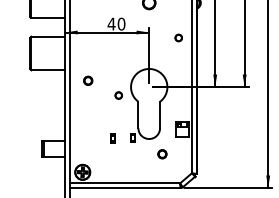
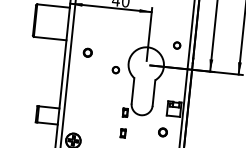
part: (178, 37) -> (176, 45), moved
part: (112, 138) -> (122, 133), moved
part: (162, 154) -> (163, 132), moved

